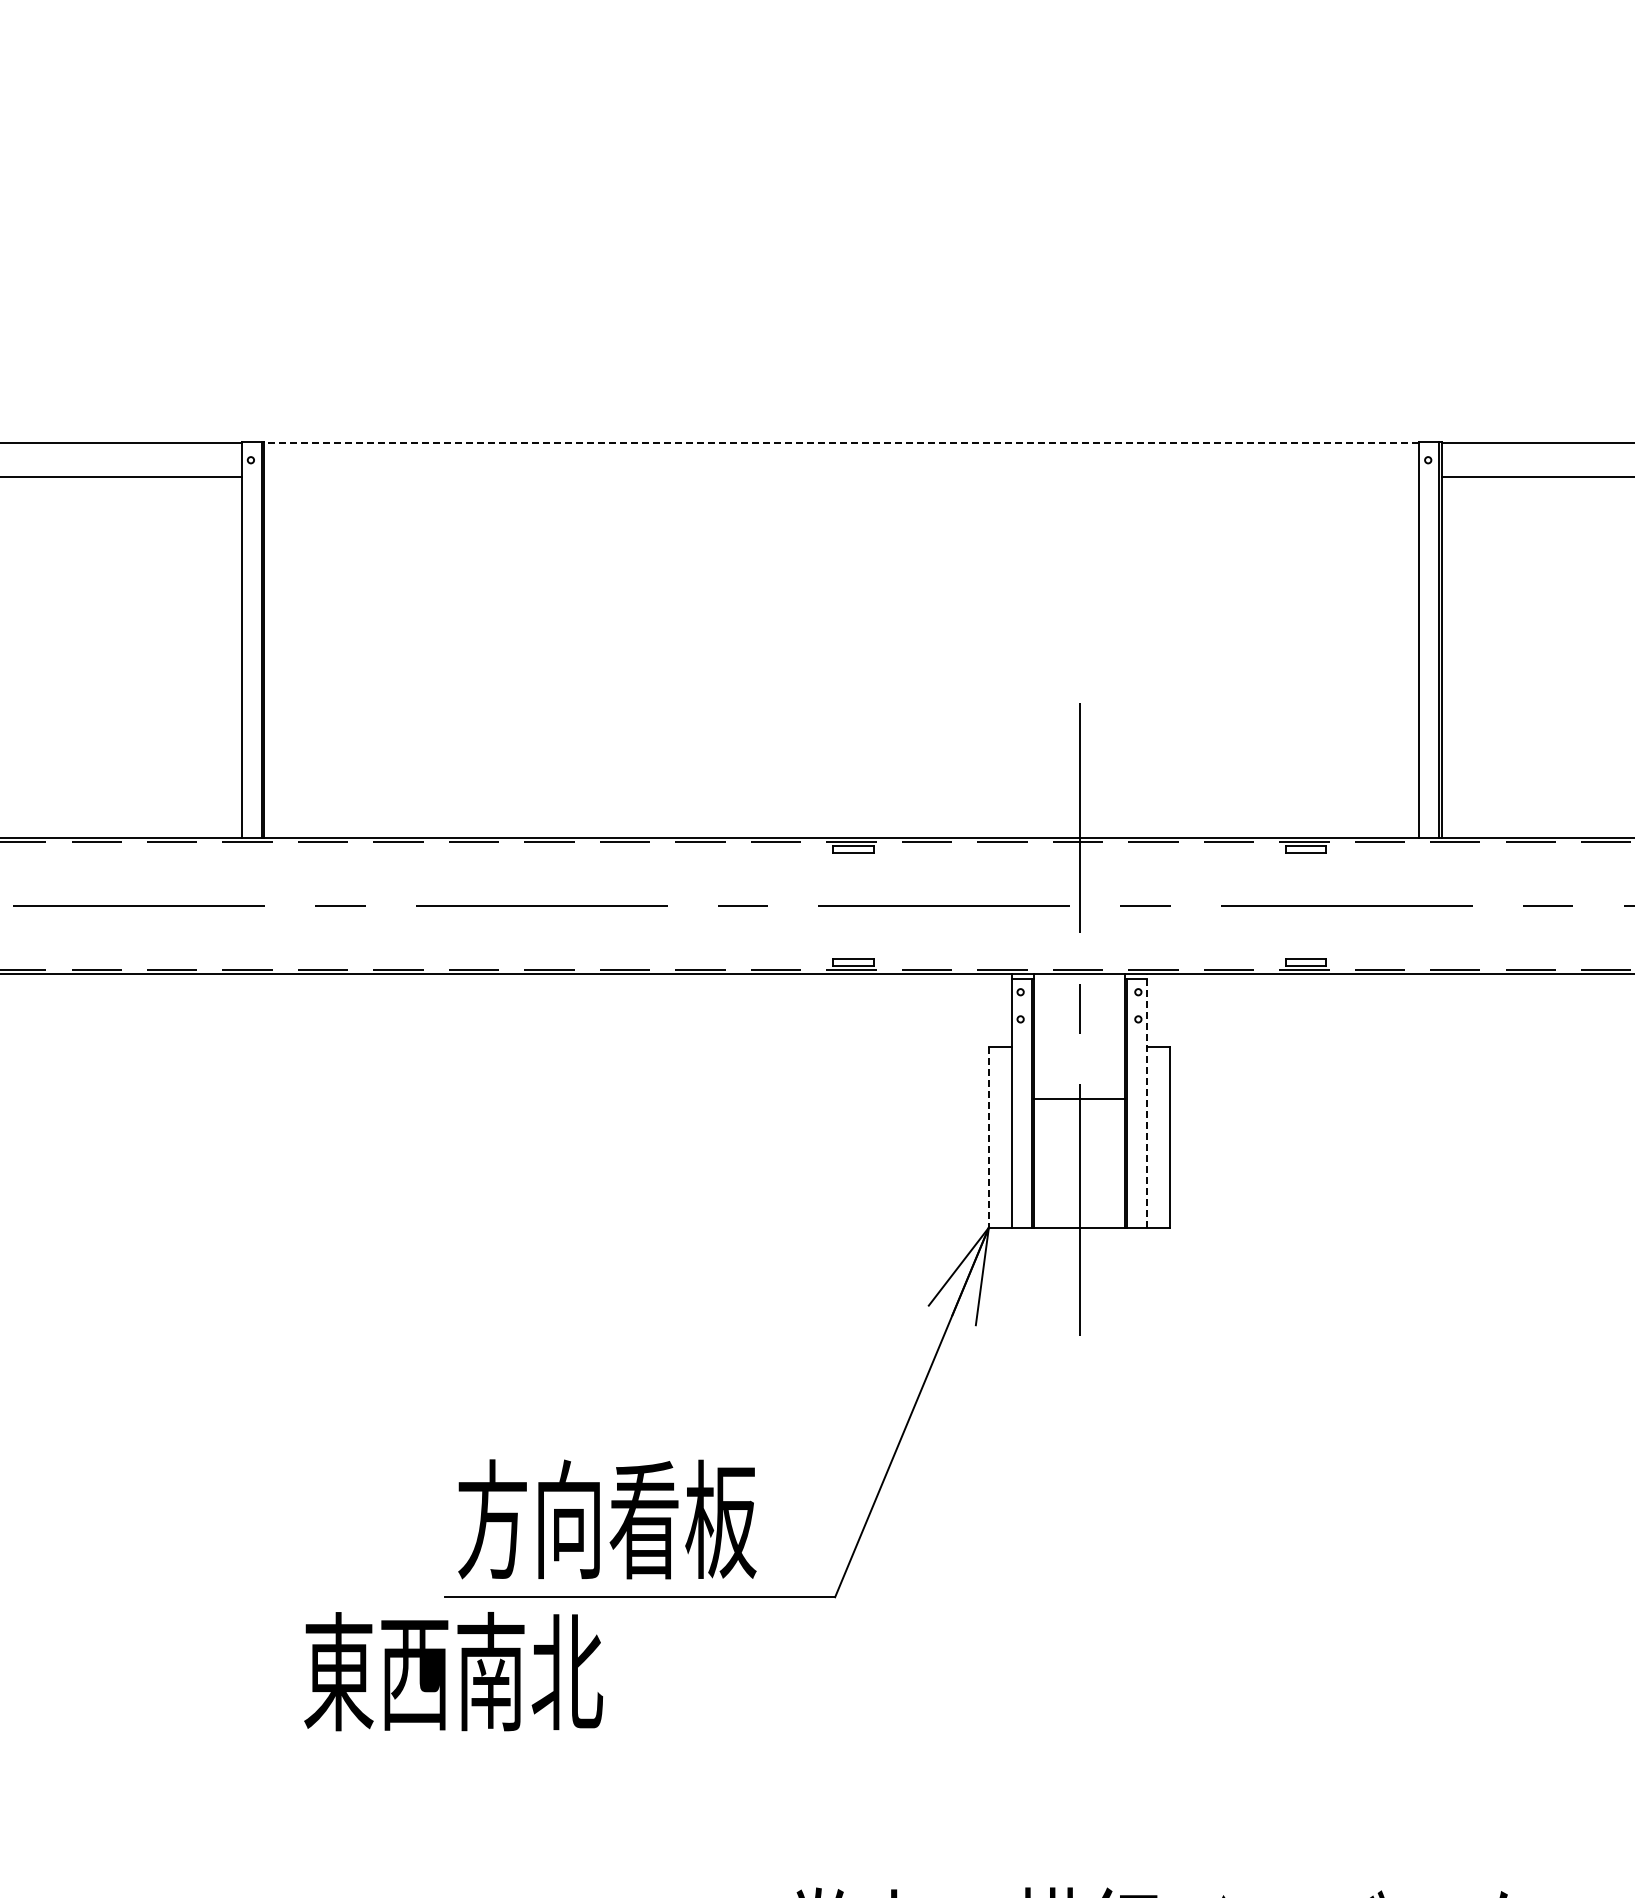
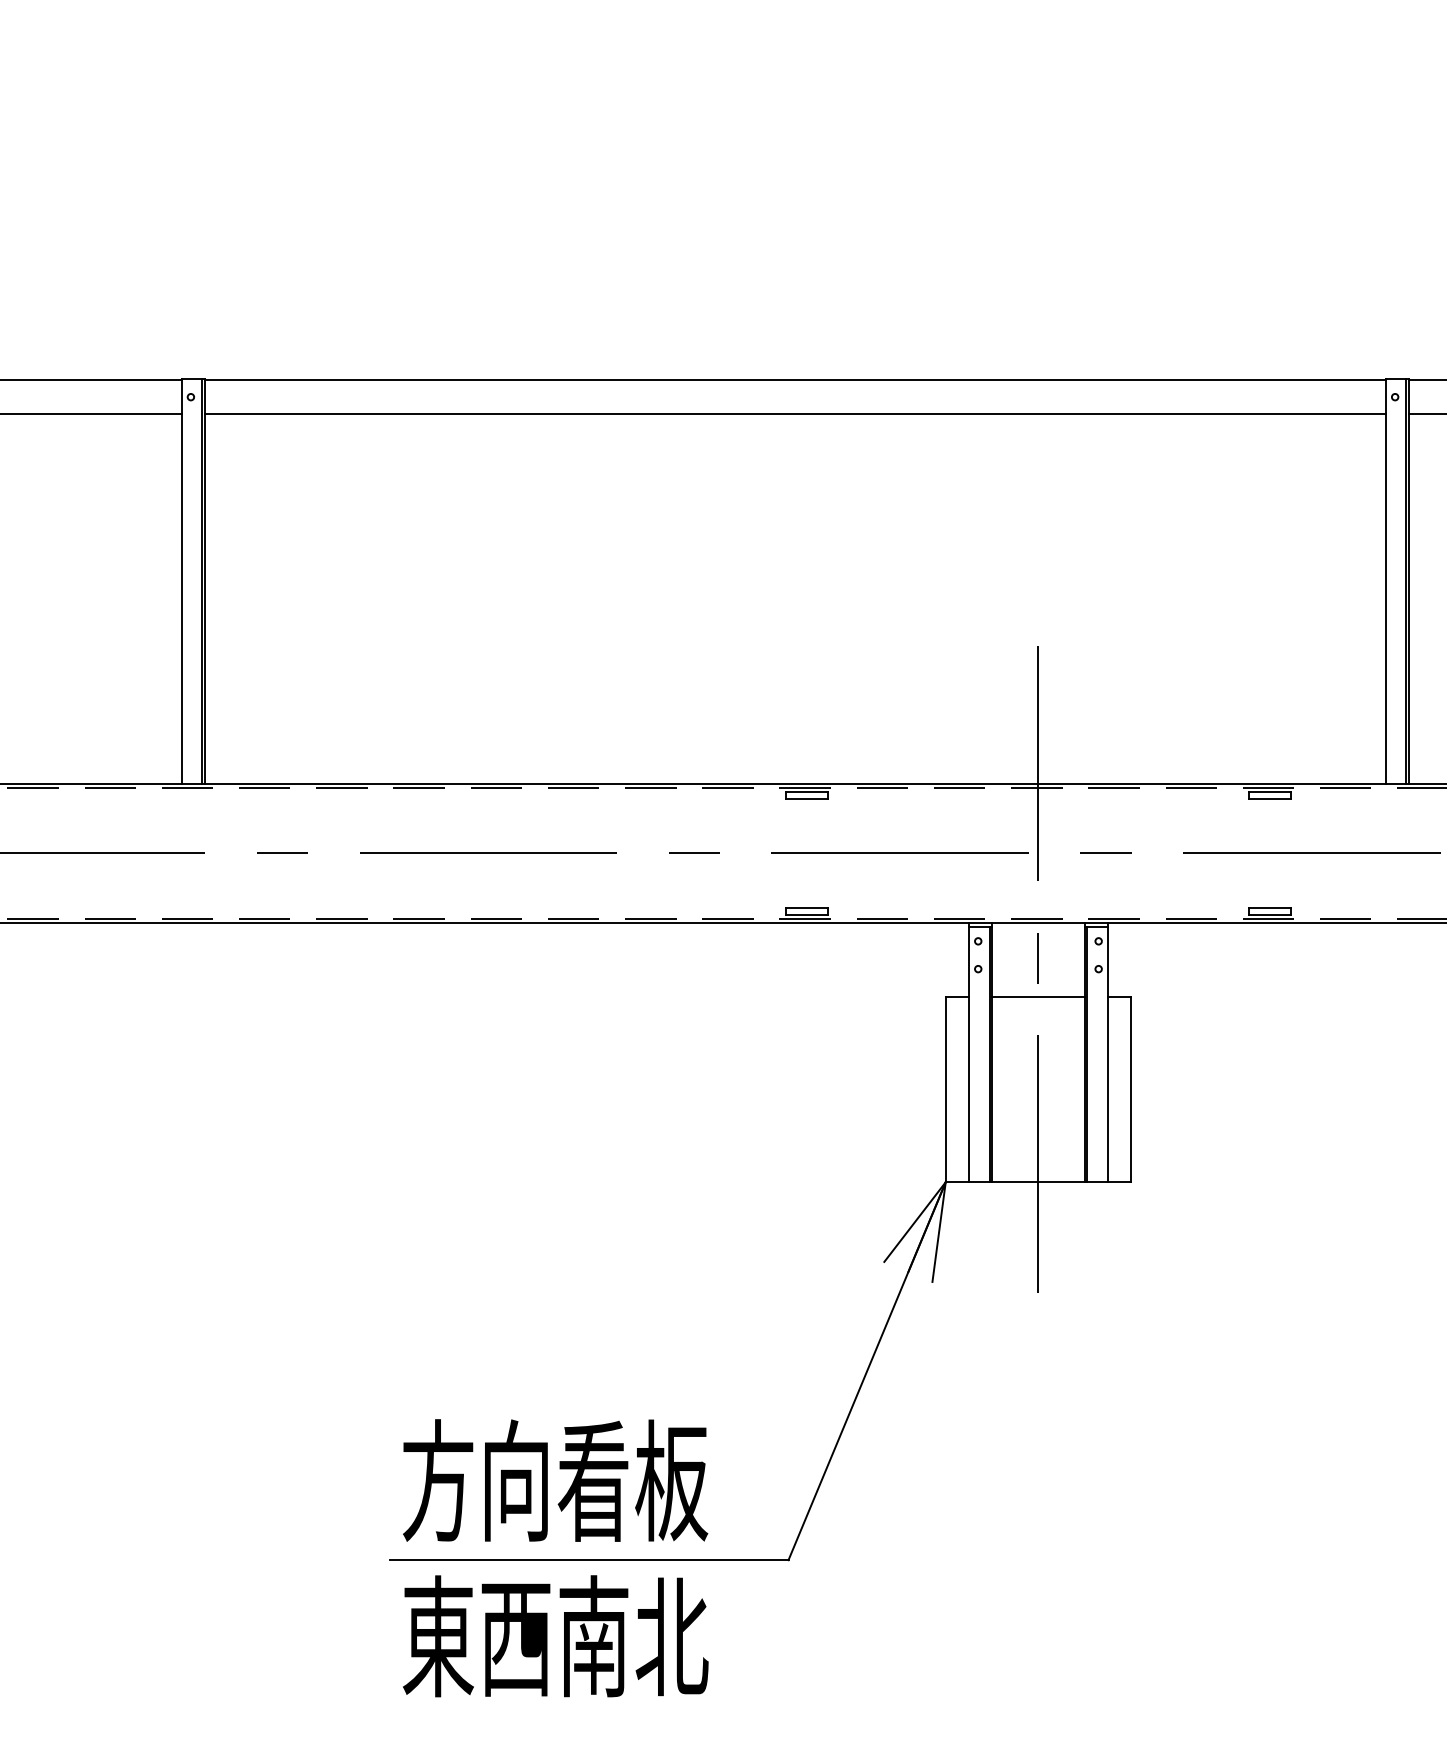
line: (841, 443) -> (795, 380), dashed -> solid
line: (841, 477) -> (795, 414), added
line: (1079, 1098) -> (1038, 996), moved
line: (1147, 1100) -> (1108, 1052), dashed -> solid
line: (988, 1137) -> (945, 1089), dashed -> solid
text: (453, 1671) -> (555, 1636), moved

